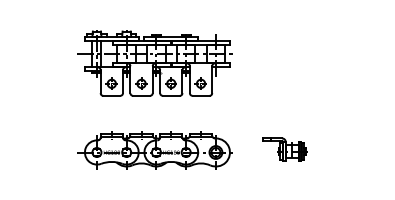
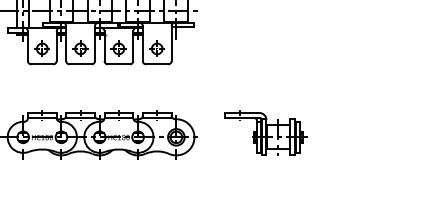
part: (285, 149) -> (265, 133), size x1.43

